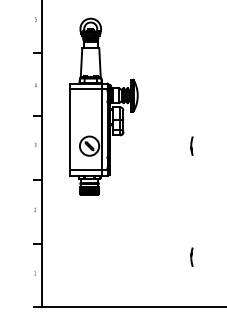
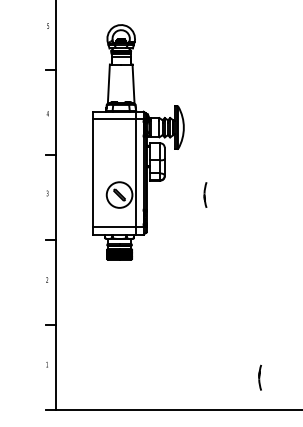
line: (191, 145) -> (204, 194), moved
line: (191, 256) -> (259, 376), moved

